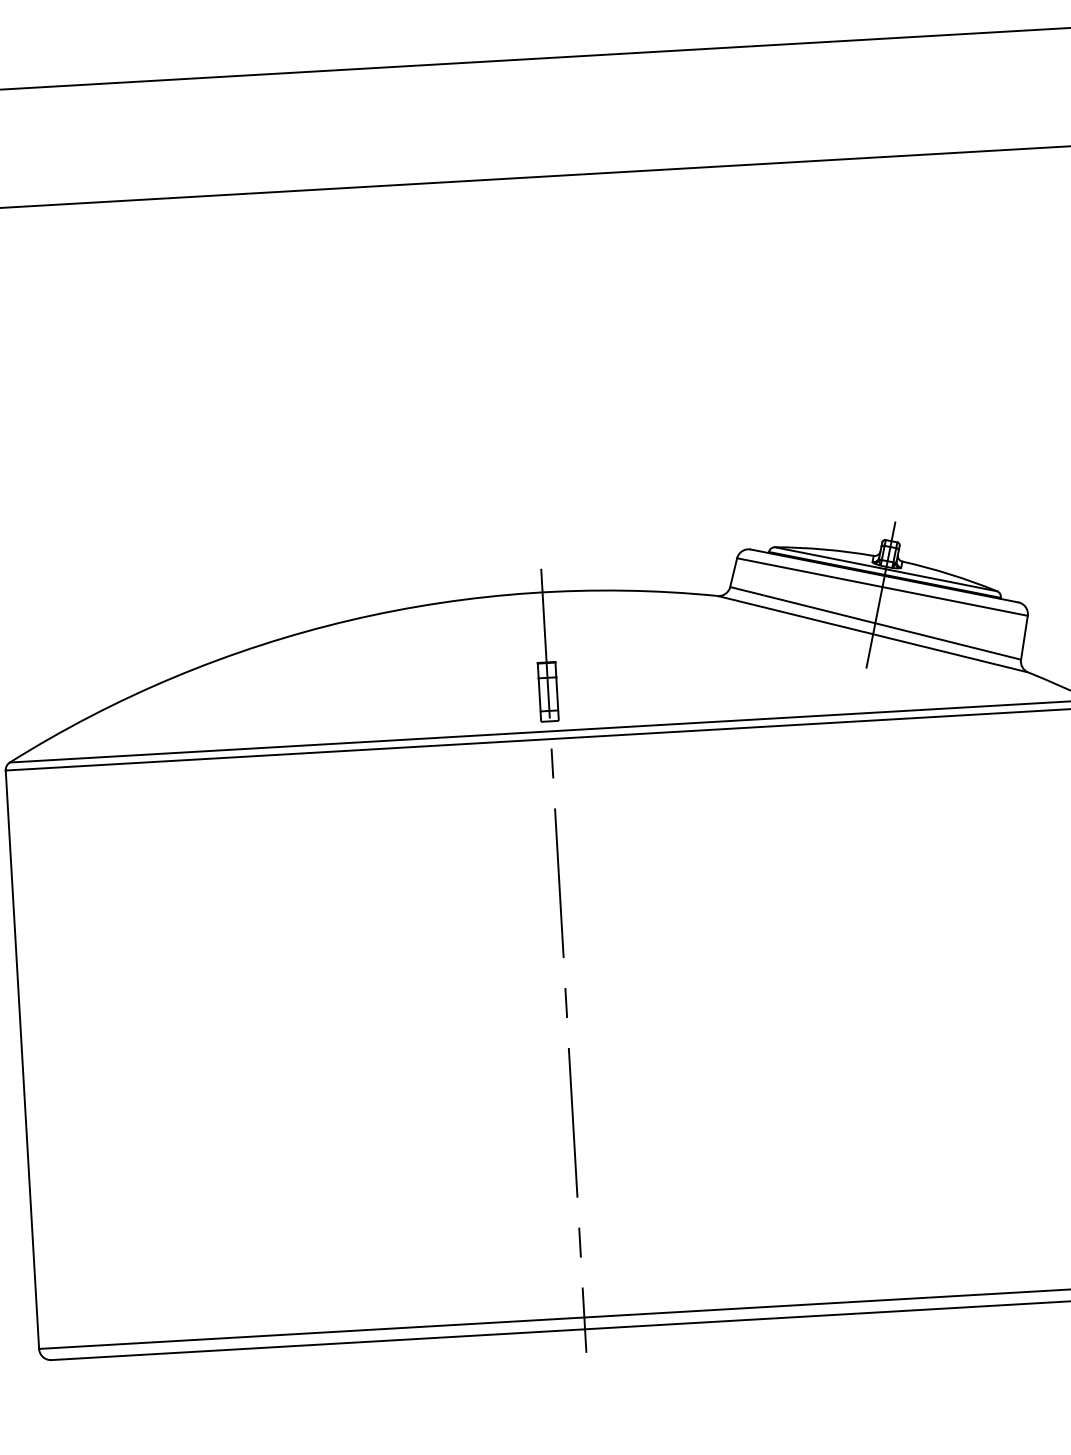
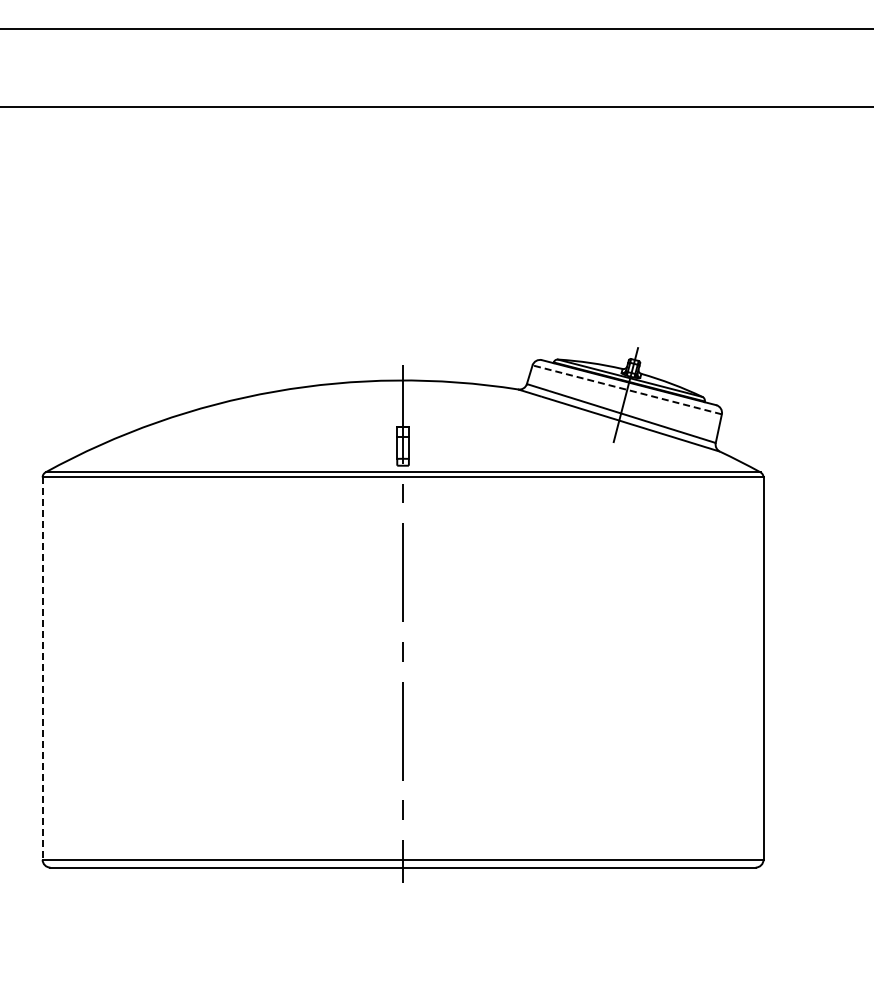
line: (882, 586) -> (627, 389), solid -> dashed
line: (22, 1061) -> (42, 669), solid -> dashed

